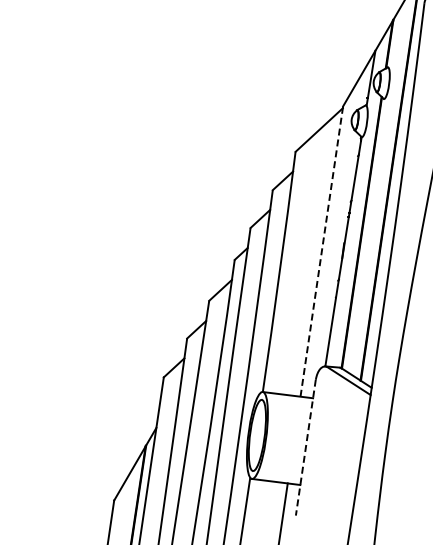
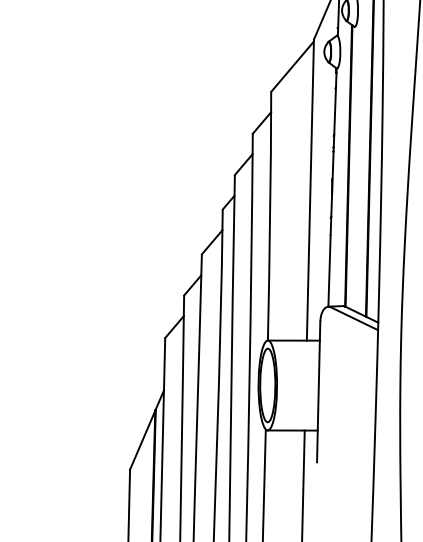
line: (321, 251) -> (310, 190), dashed -> solid
line: (305, 447) -> (318, 391), dashed -> solid

